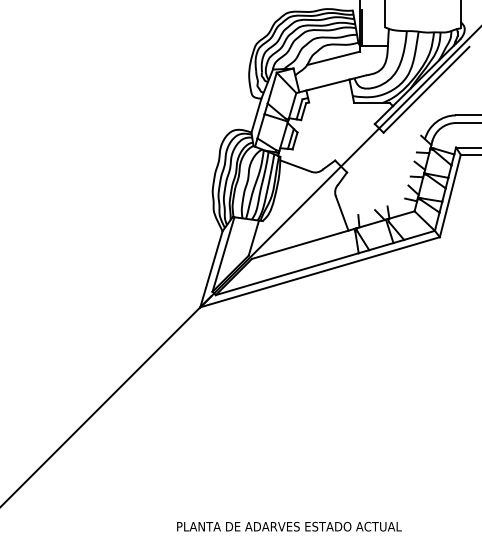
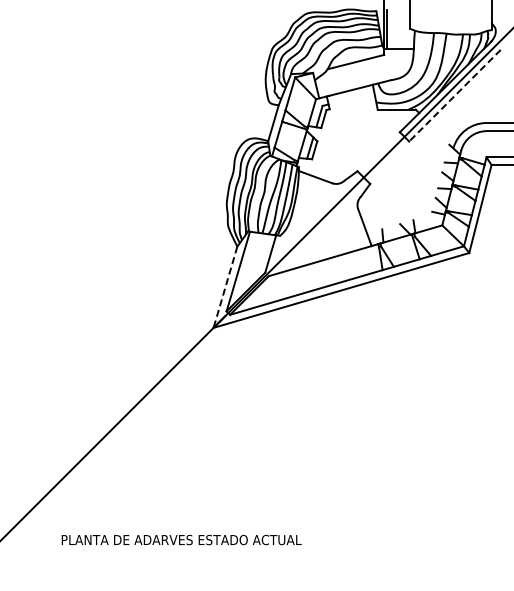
line: (426, 89) -> (454, 95), solid -> dashed
line: (211, 269) -> (225, 287), solid -> dashed
text: (289, 526) -> (181, 539), moved

